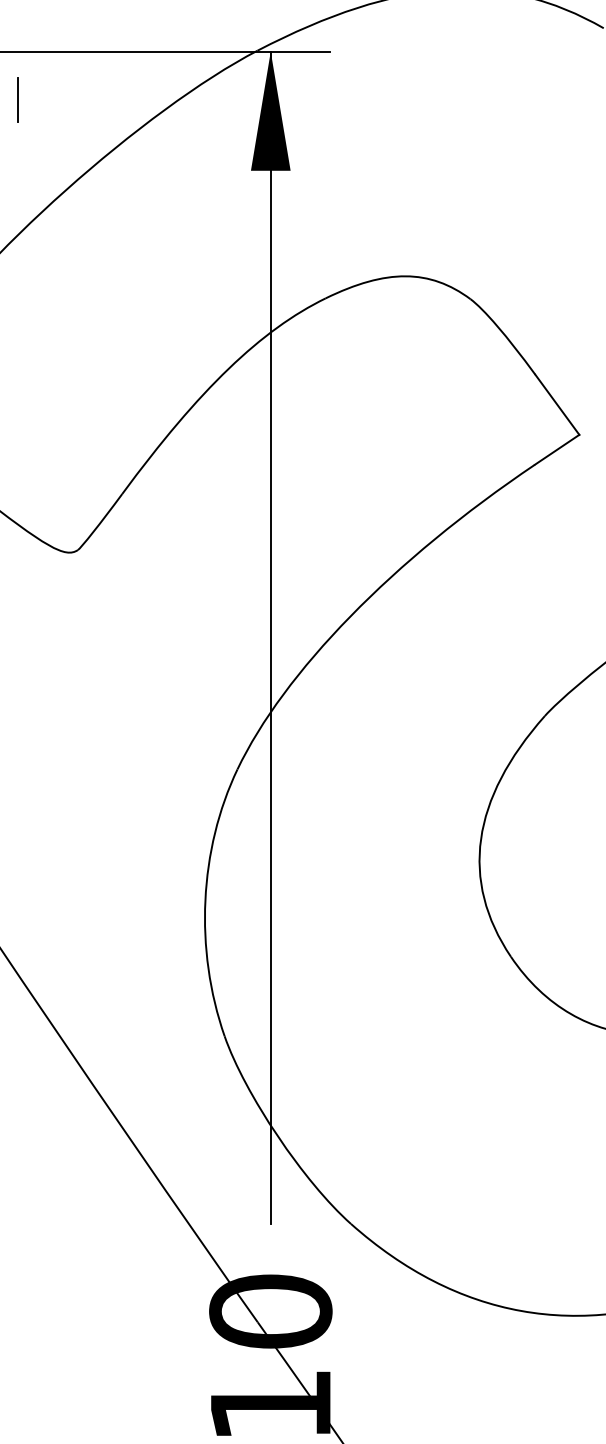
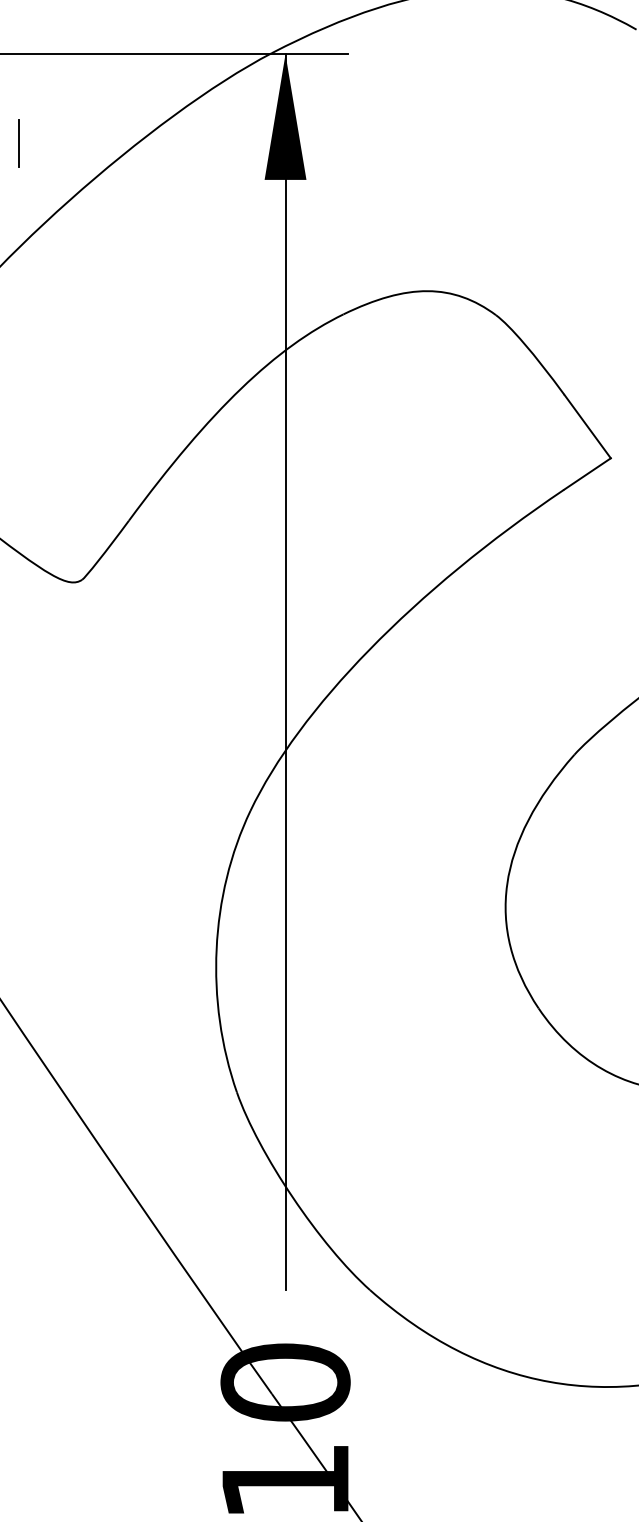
line: (17, 99) -> (18, 142), moved

